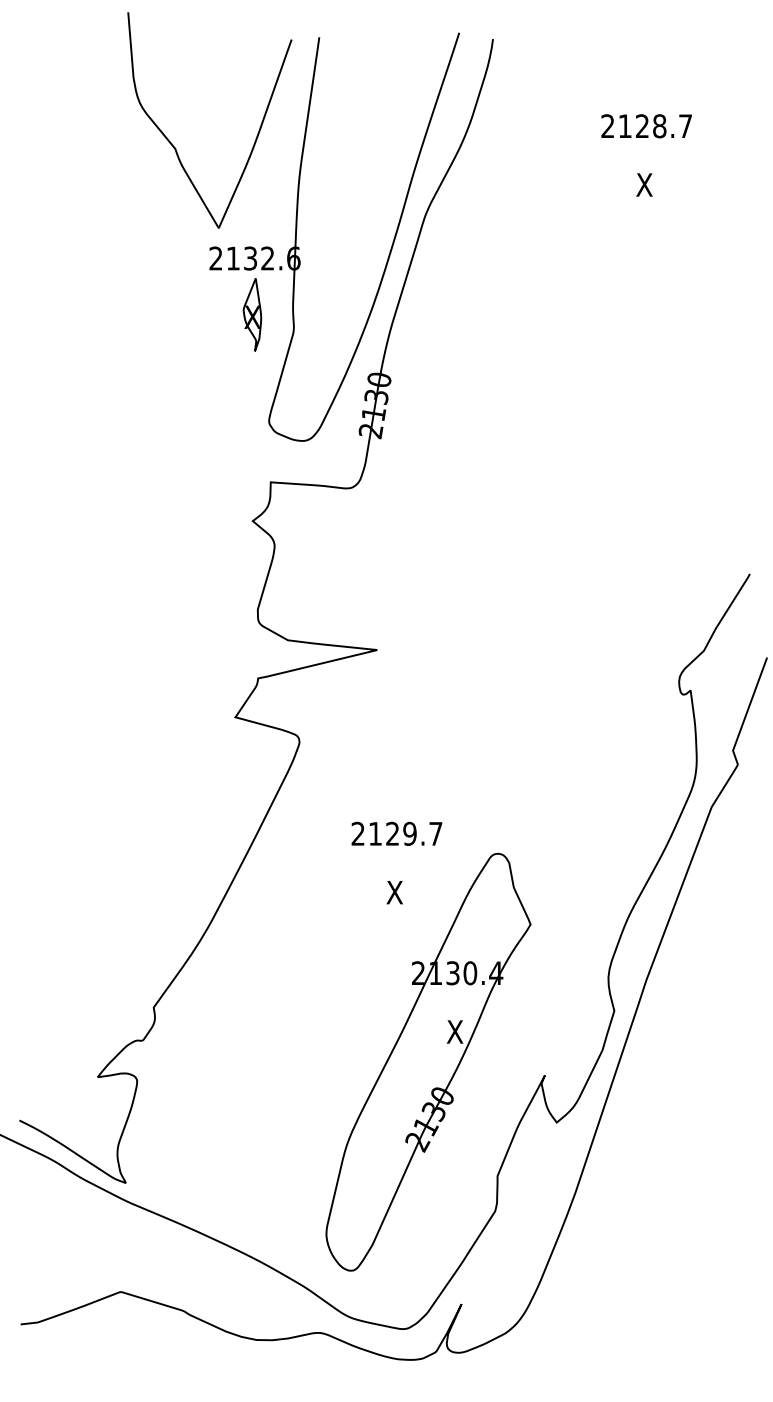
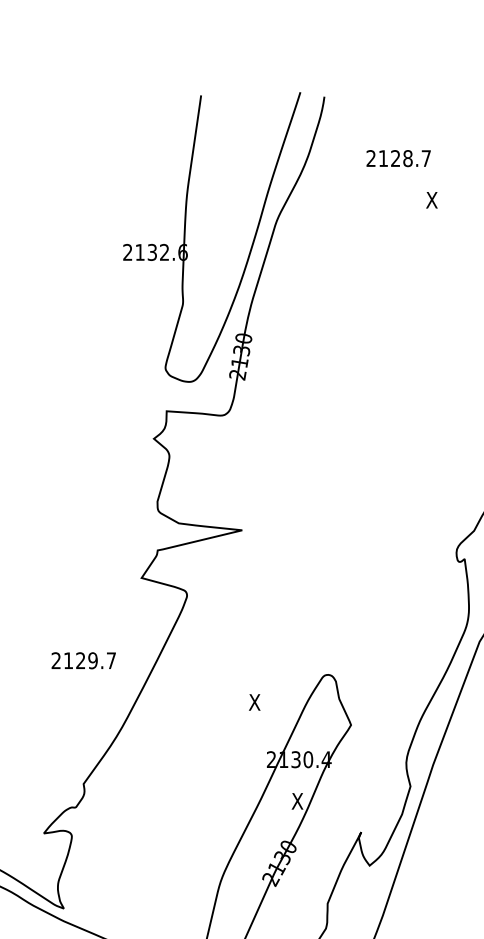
text: (646, 126) -> (398, 158), moved
curve: (176, 148) -> (99, 174), removed
part: (252, 314) -> (153, 292), removed
text: (396, 833) -> (83, 660), moved

